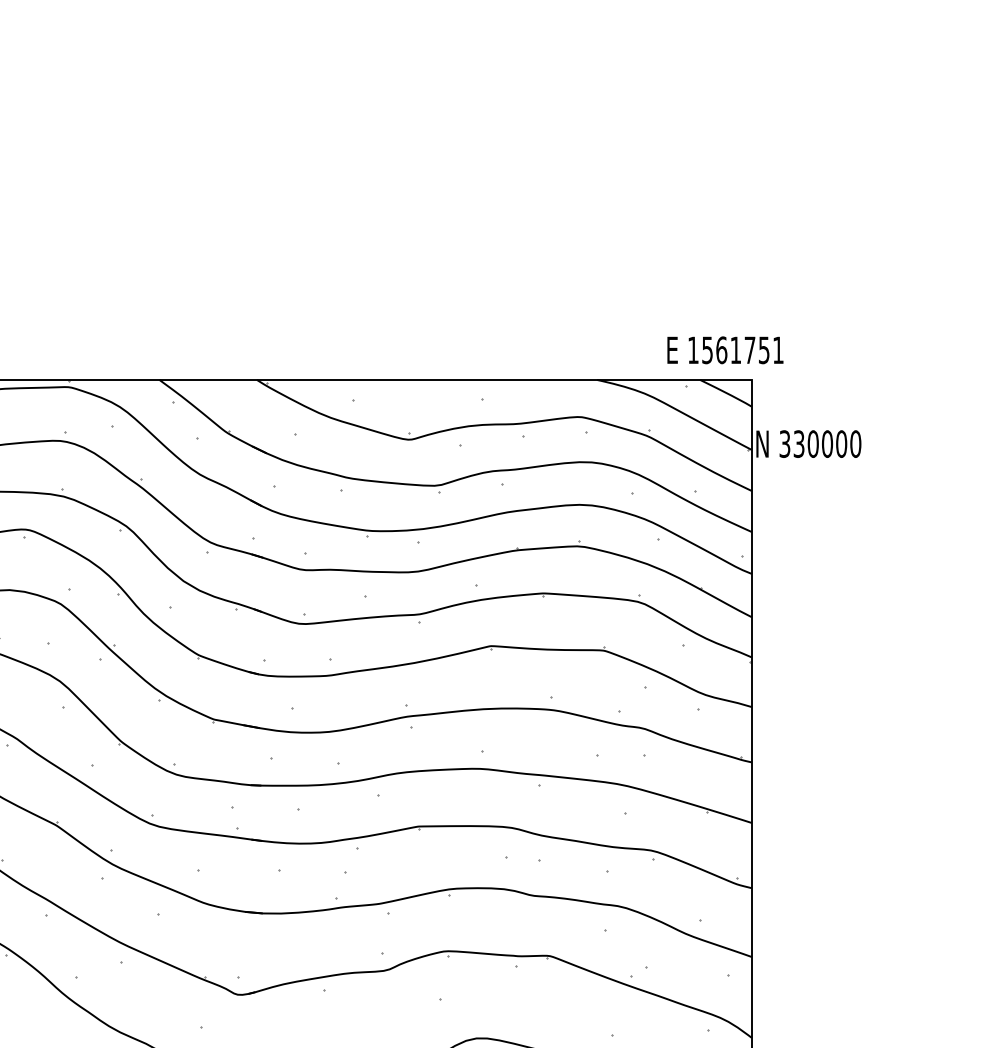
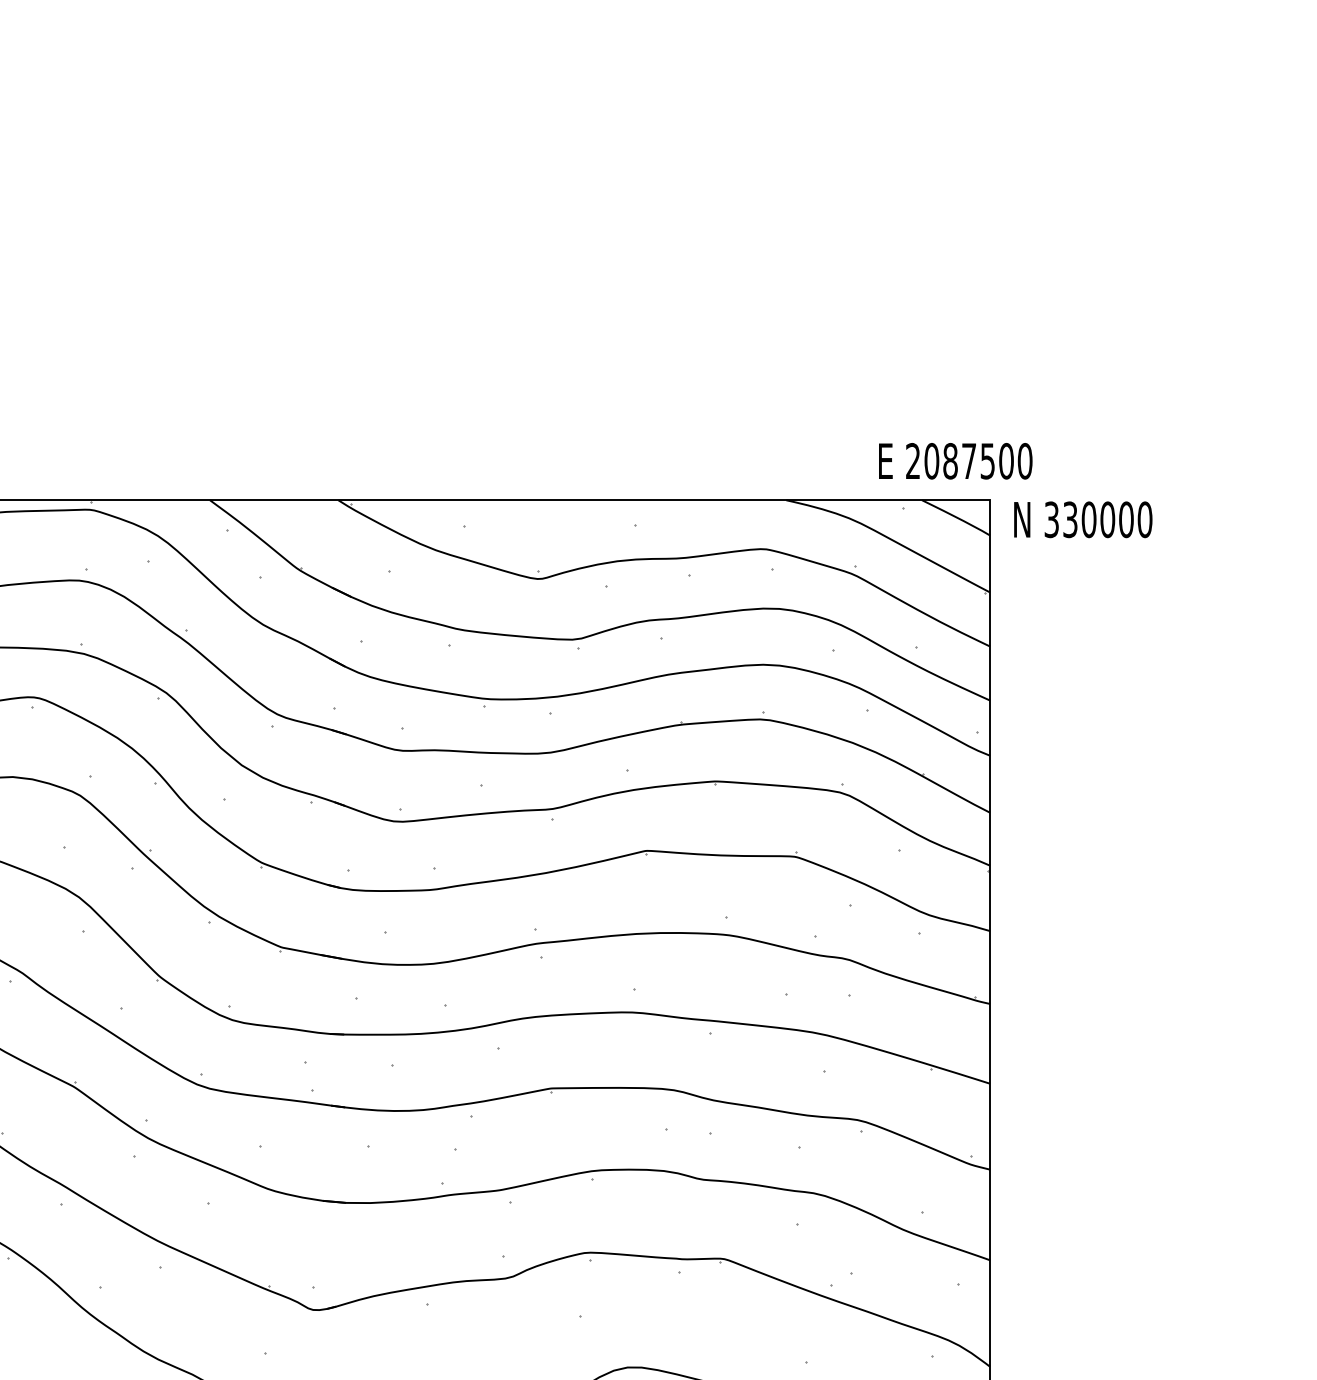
text: (736, 350) -> (969, 461), 1561751 -> 2087500
text: (809, 443) -> (1083, 519), moved

